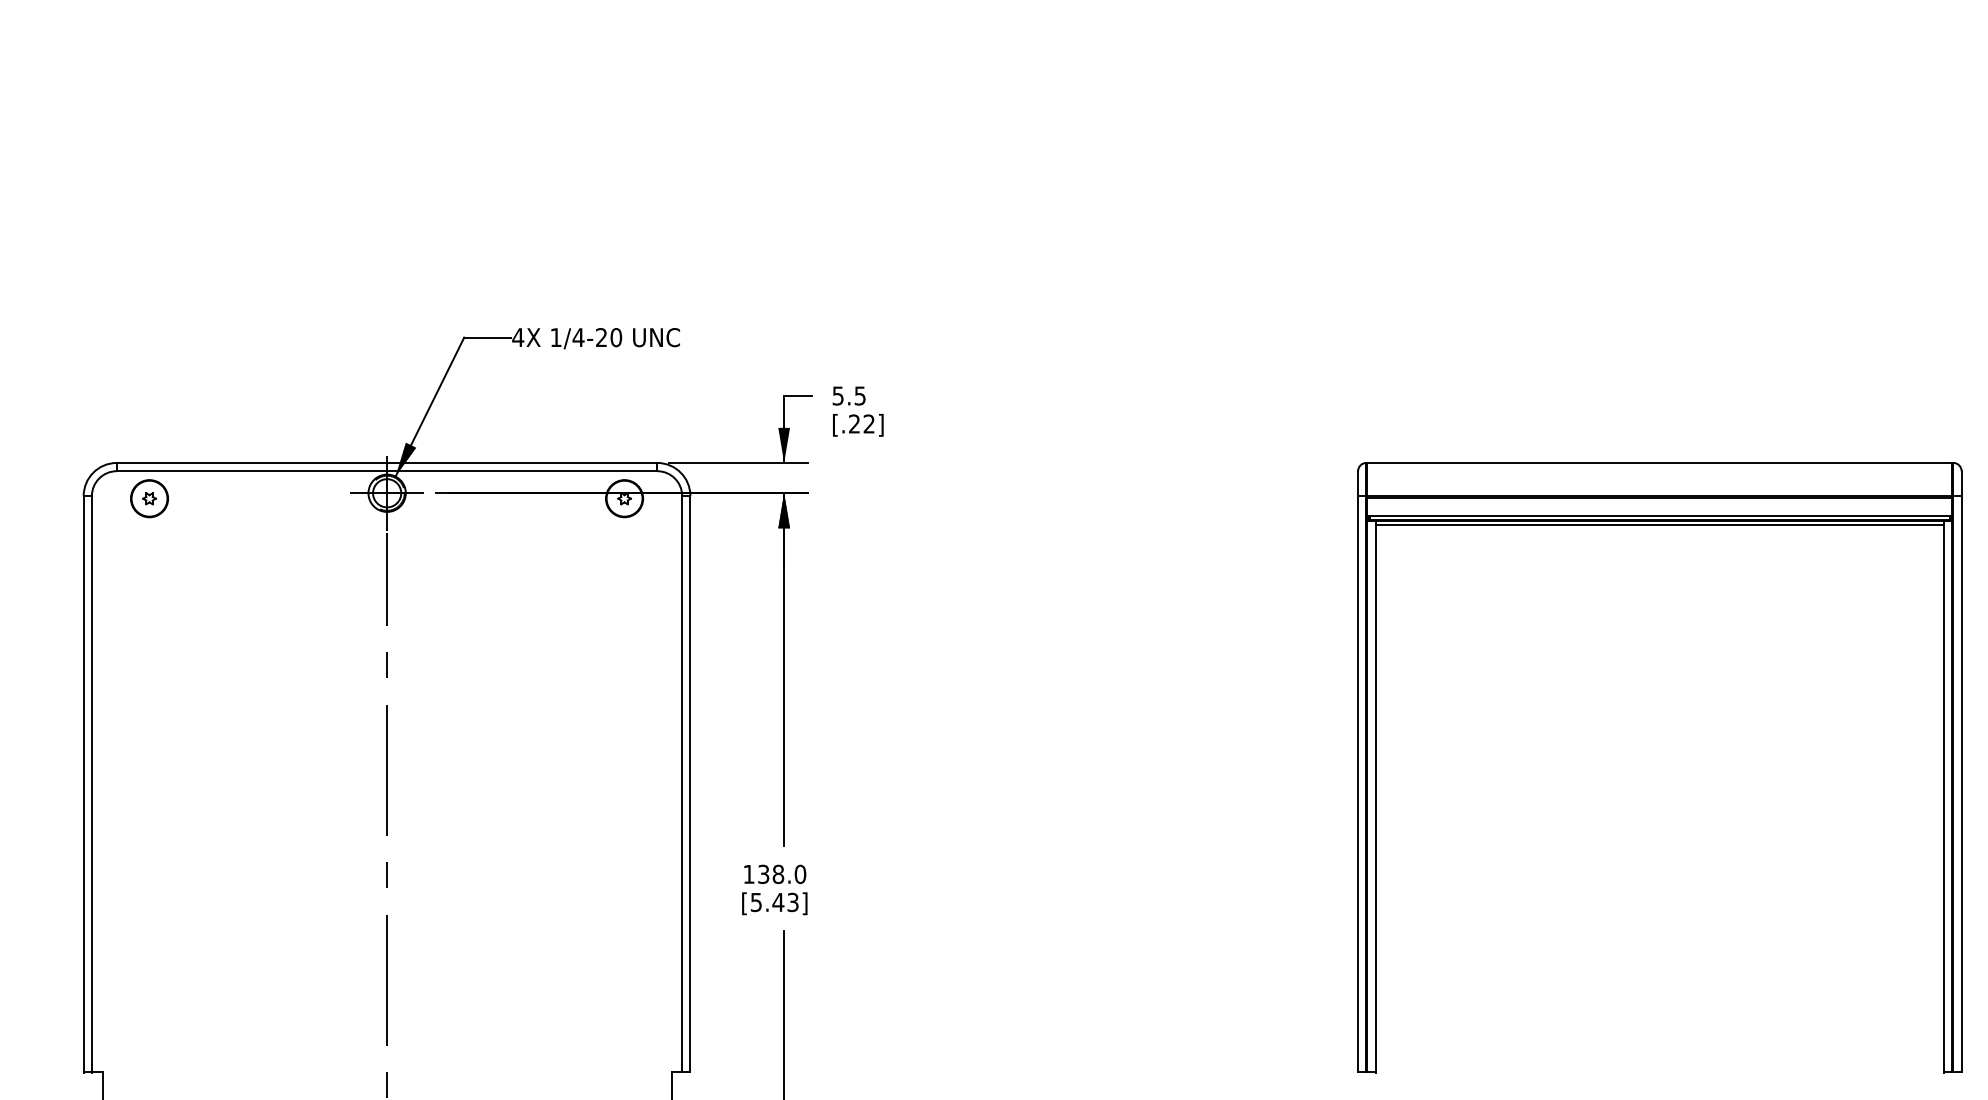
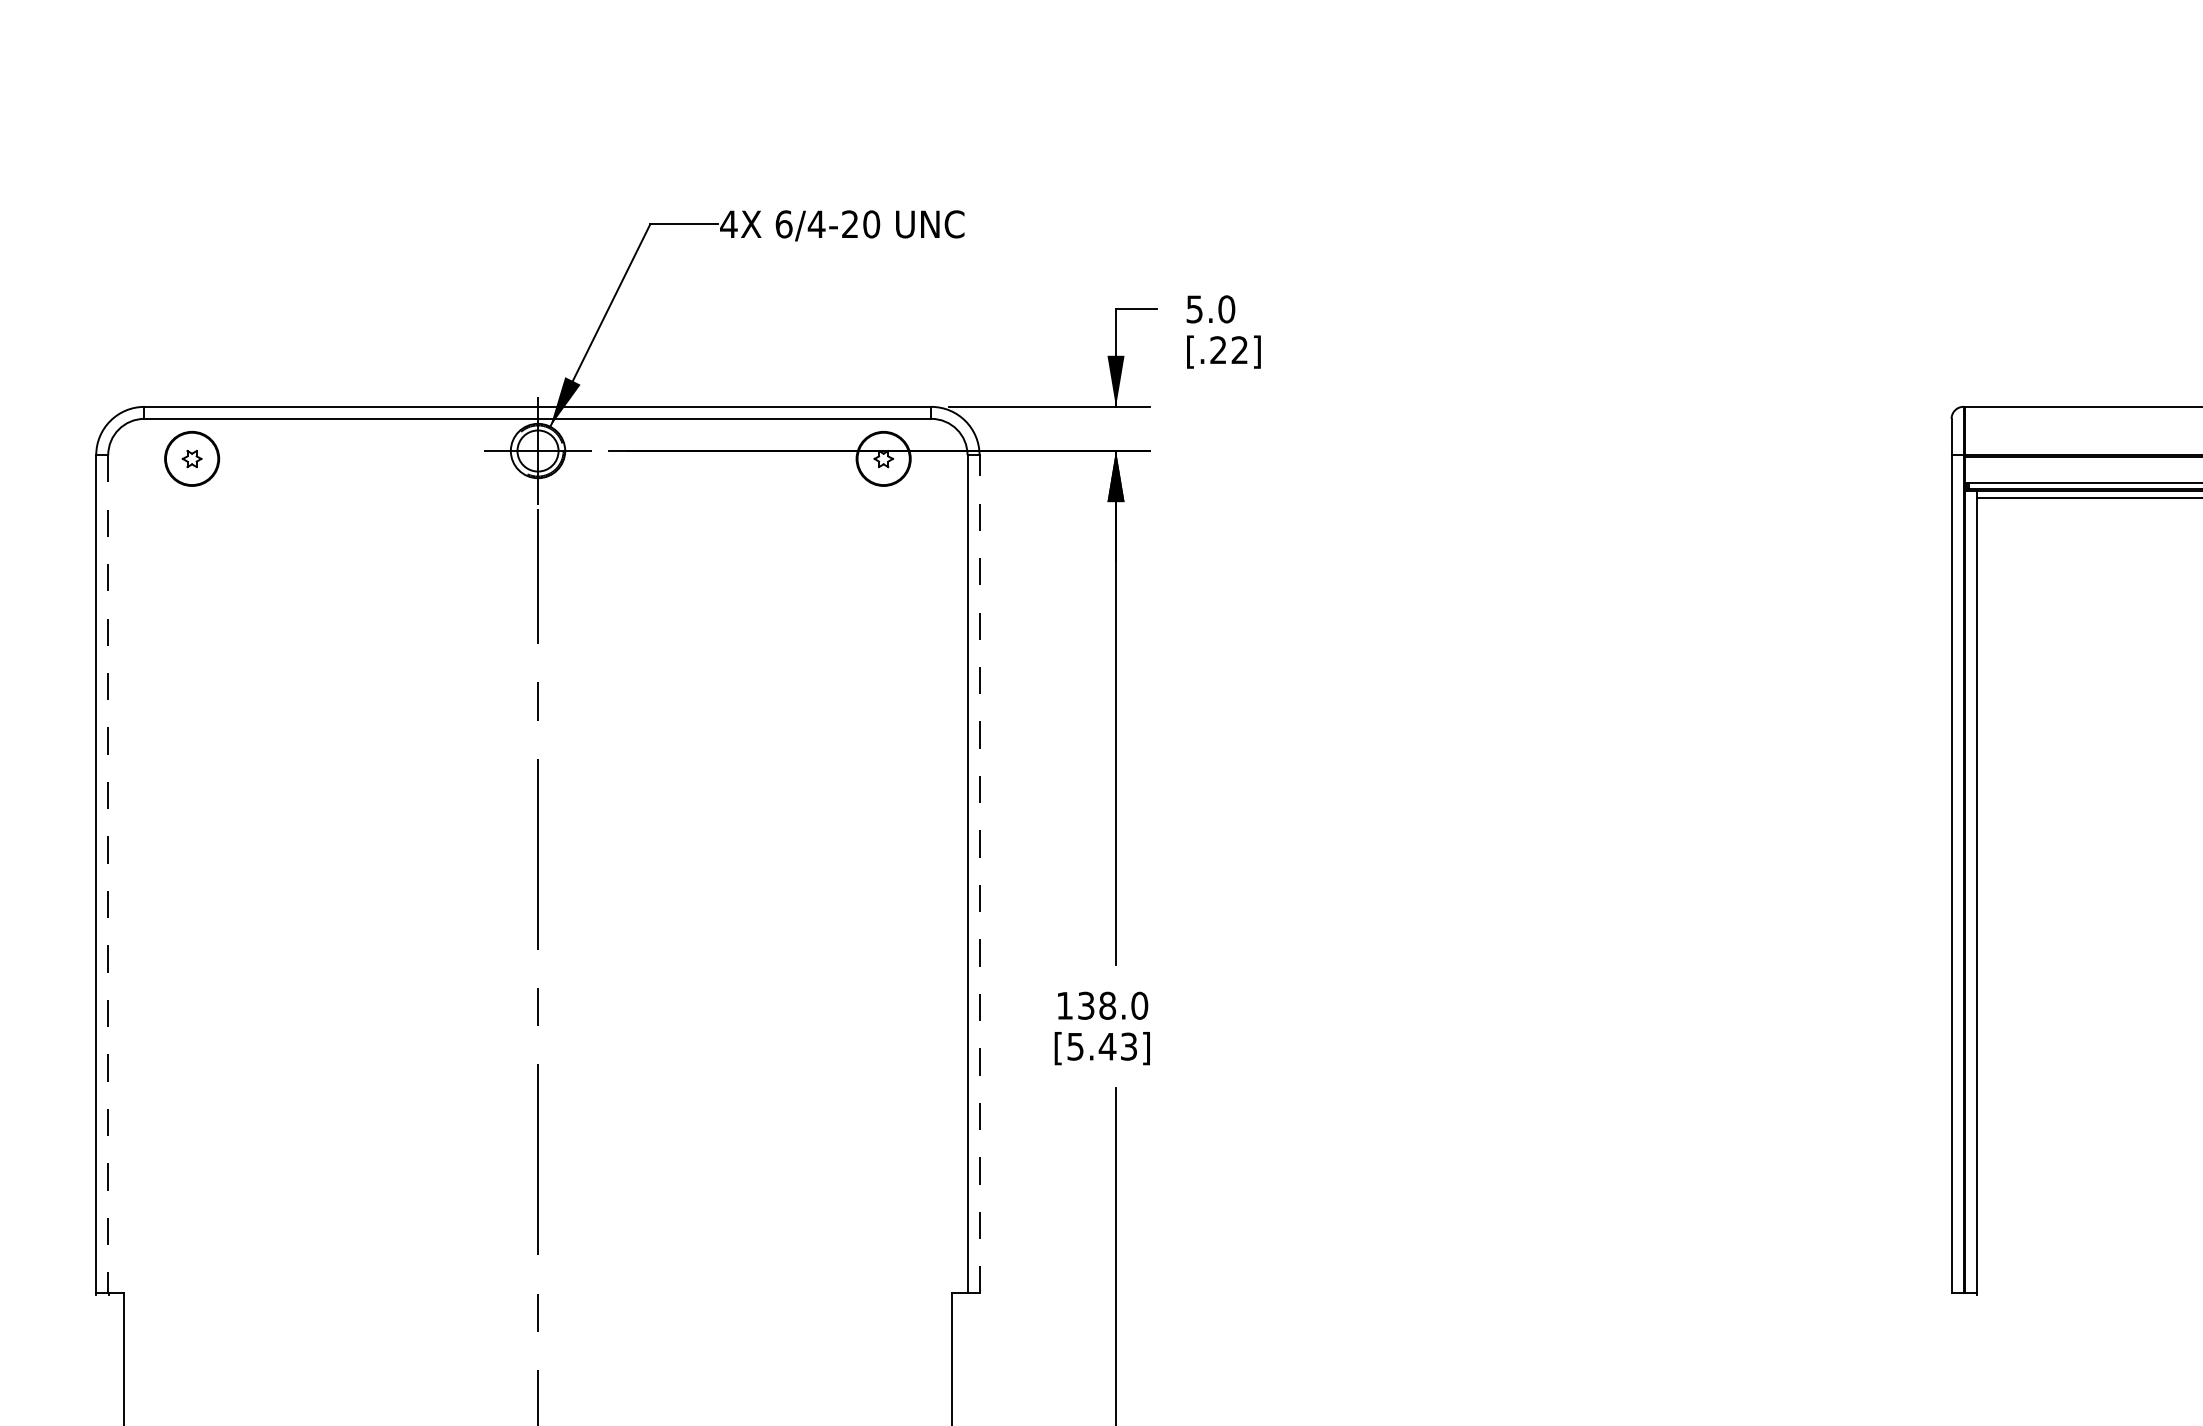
text: (555, 337) -> (783, 224), 1/4-20 -> 6/4-20
text: (860, 395) -> (1227, 308), 5.5 -> 5.0
line: (91, 784) -> (107, 874), solid -> dashed
line: (690, 784) -> (979, 874), solid -> dashed

